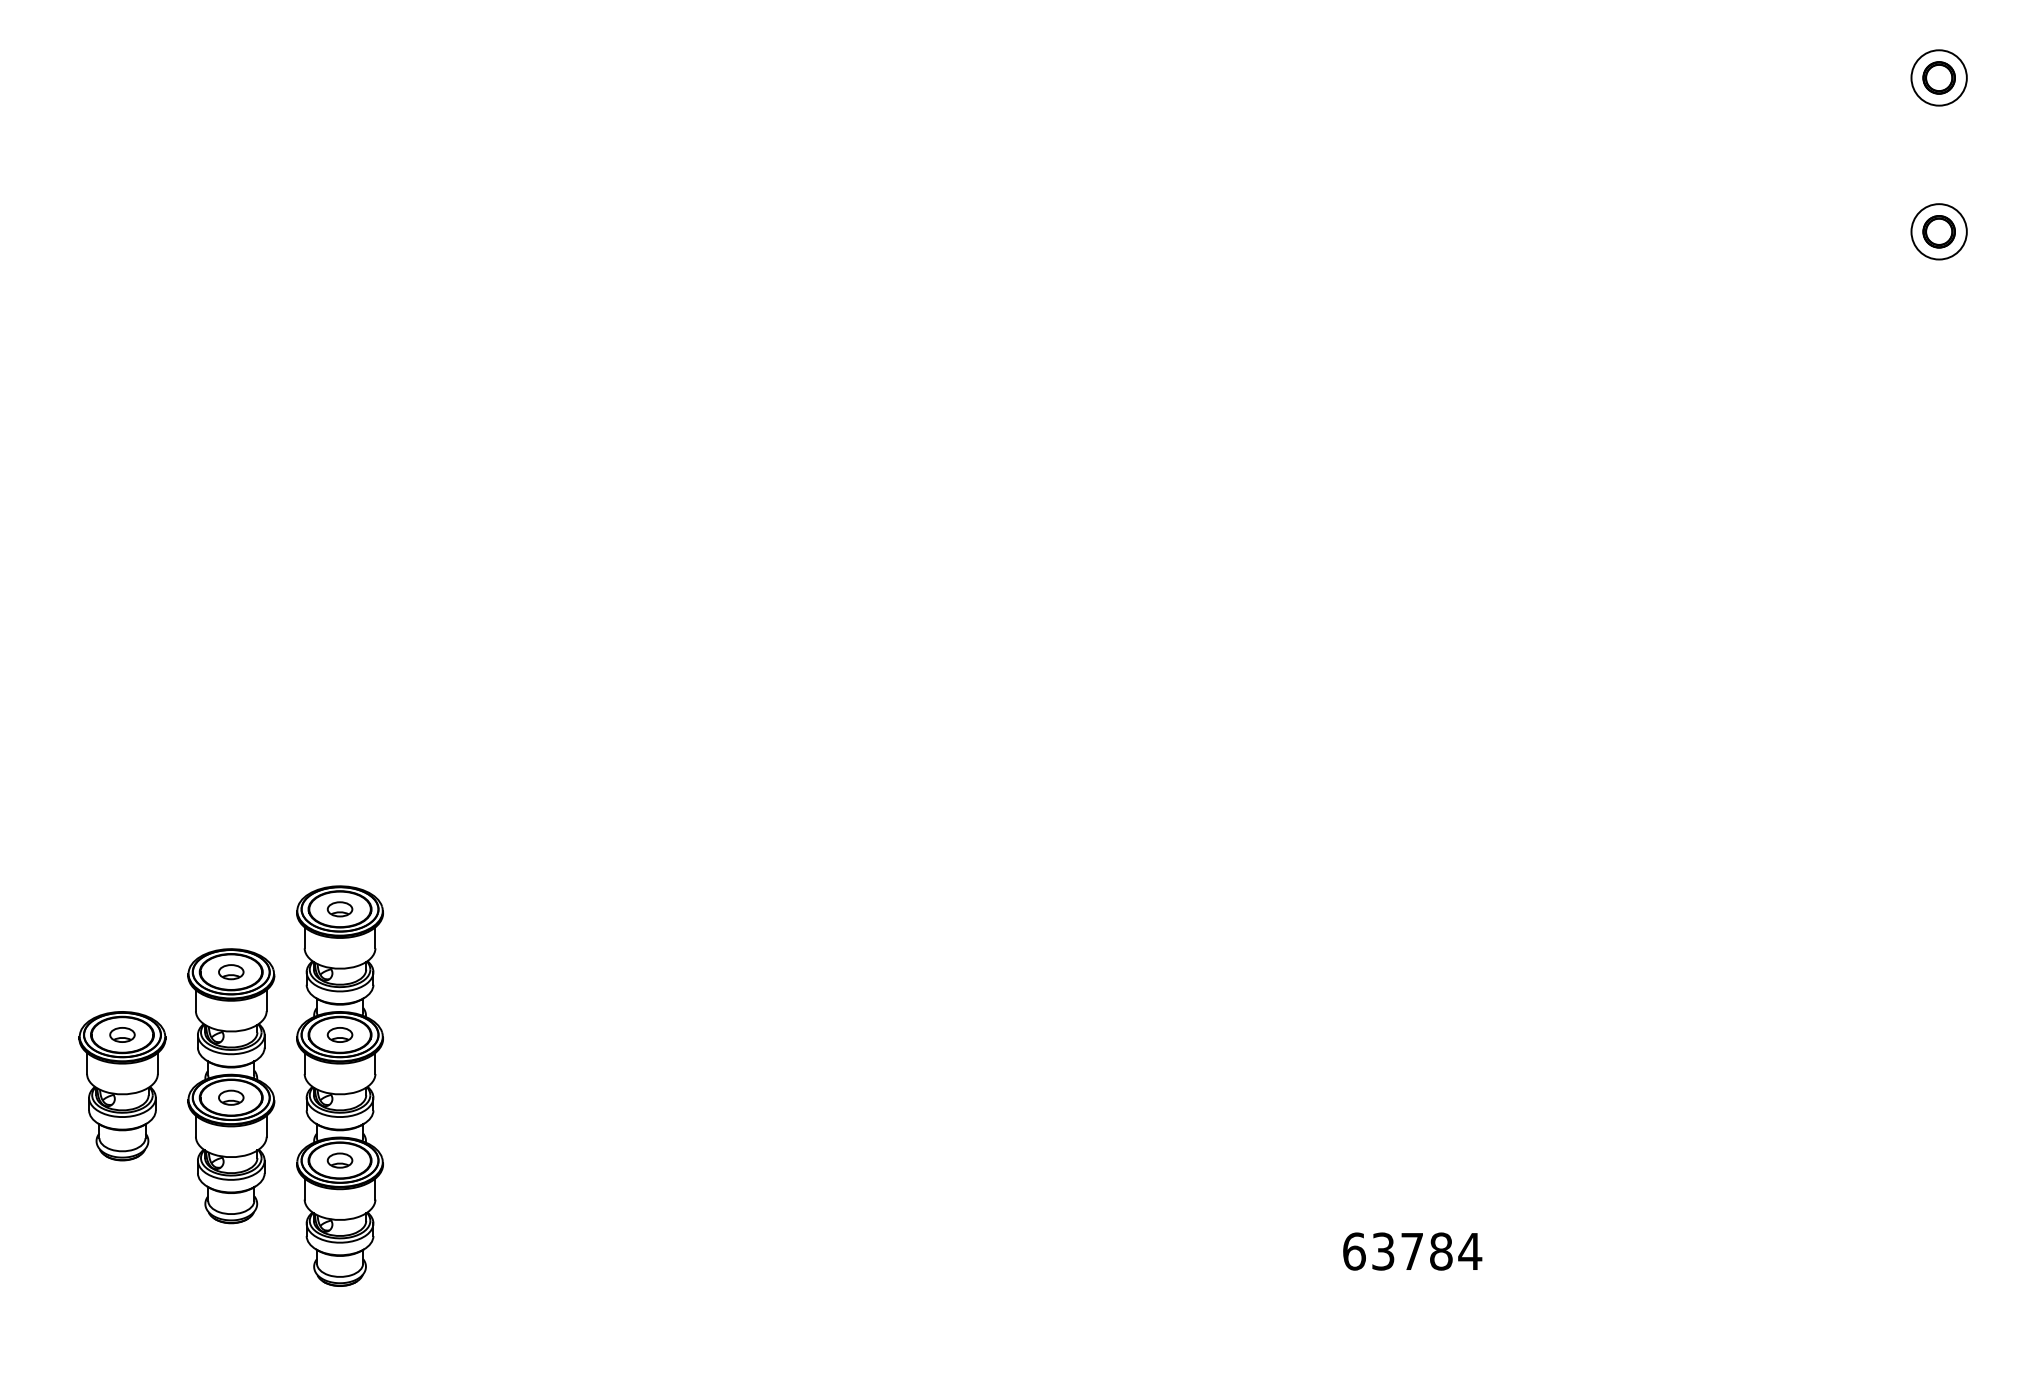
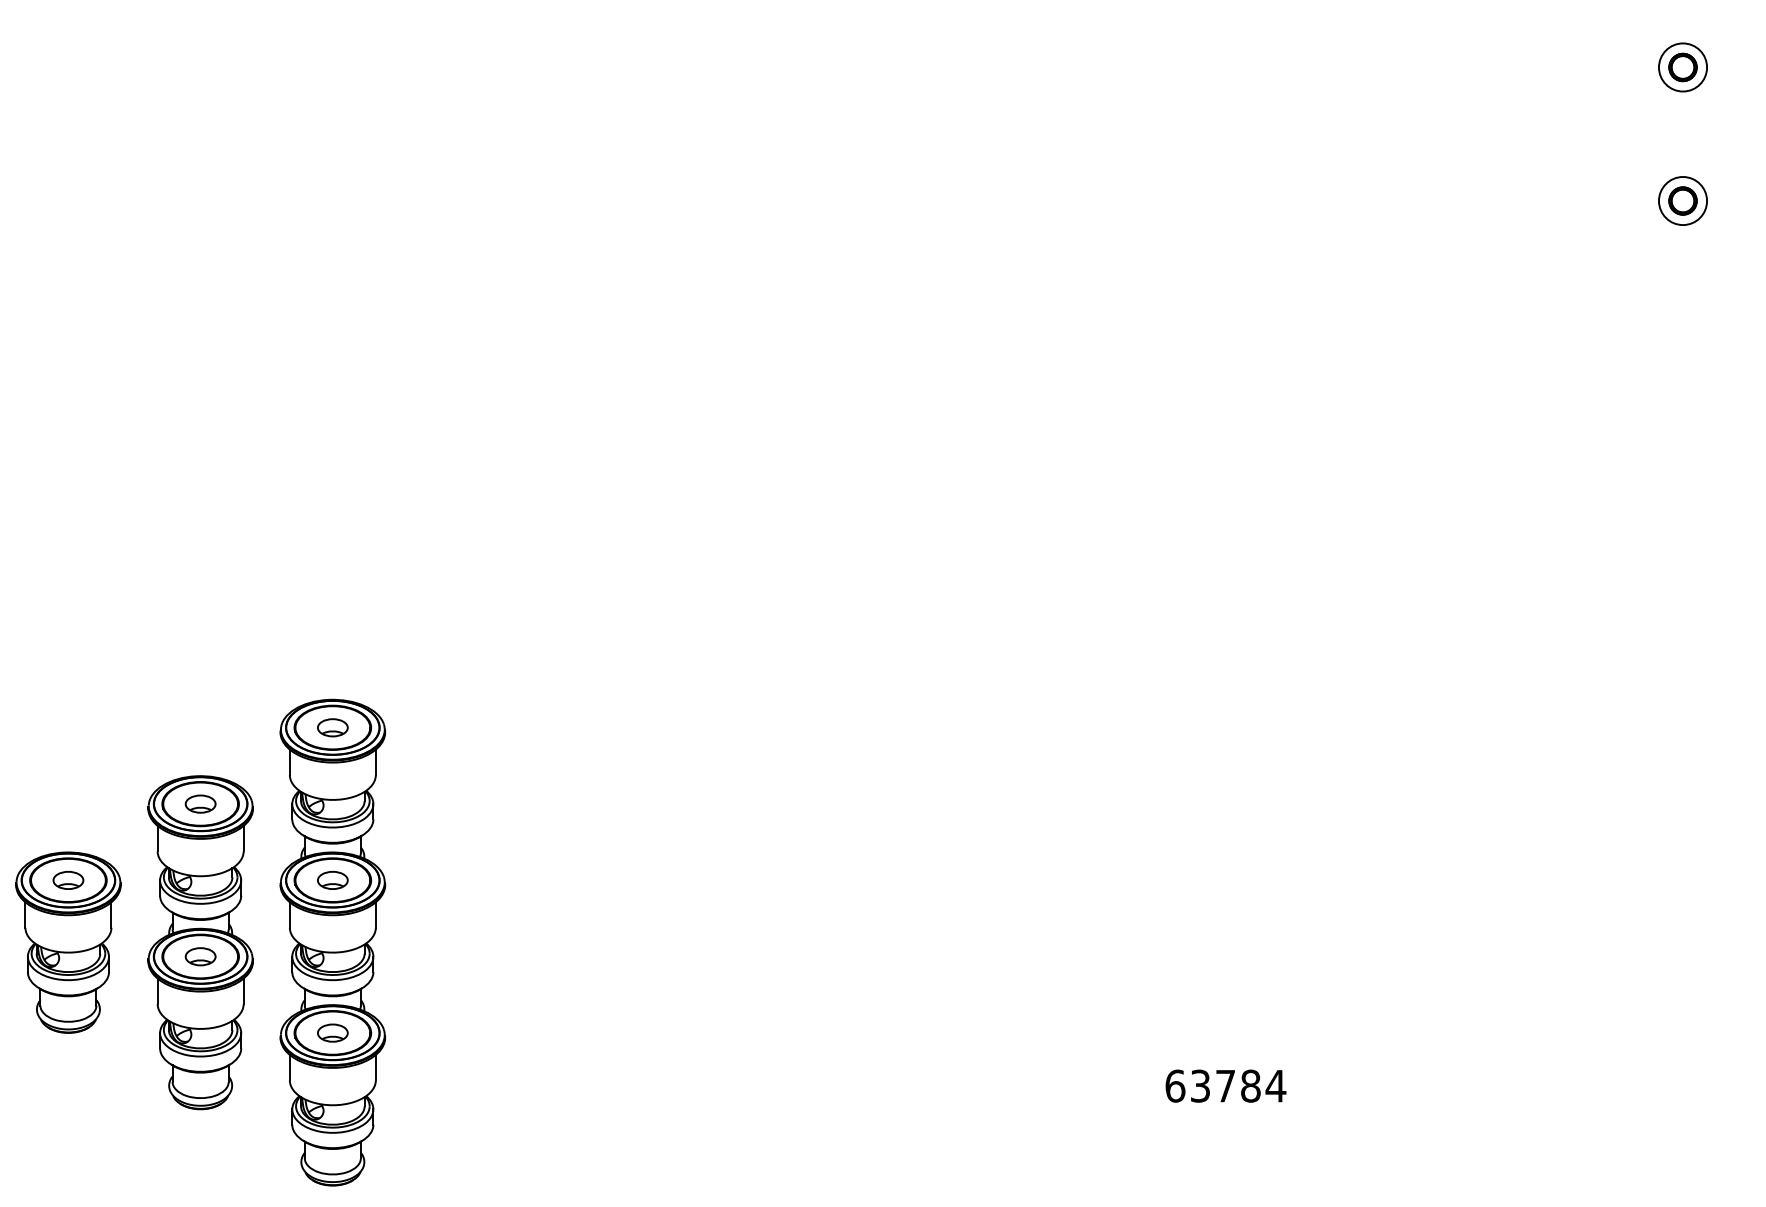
part: (230, 1085) -> (199, 942), size x1.4

